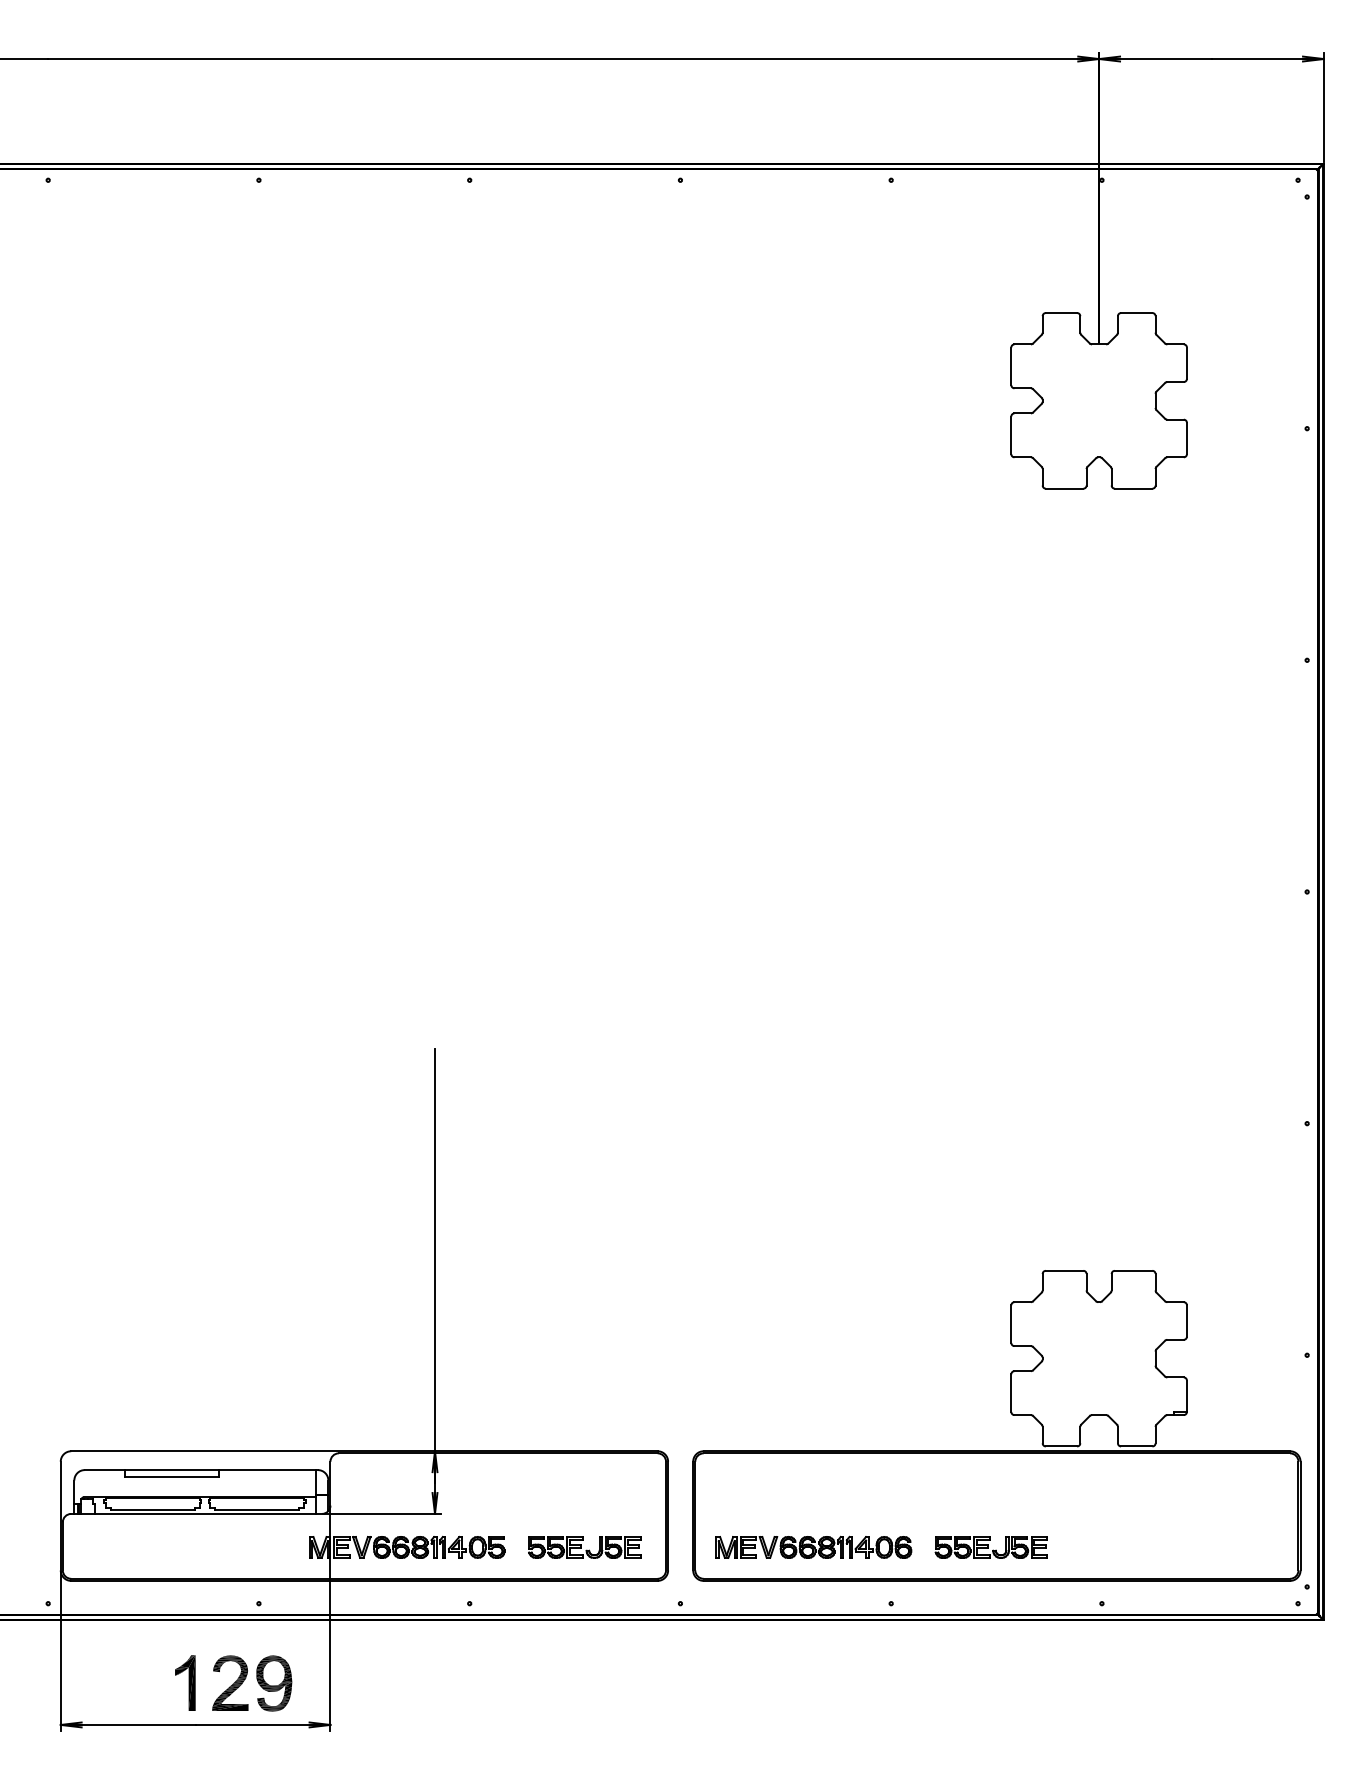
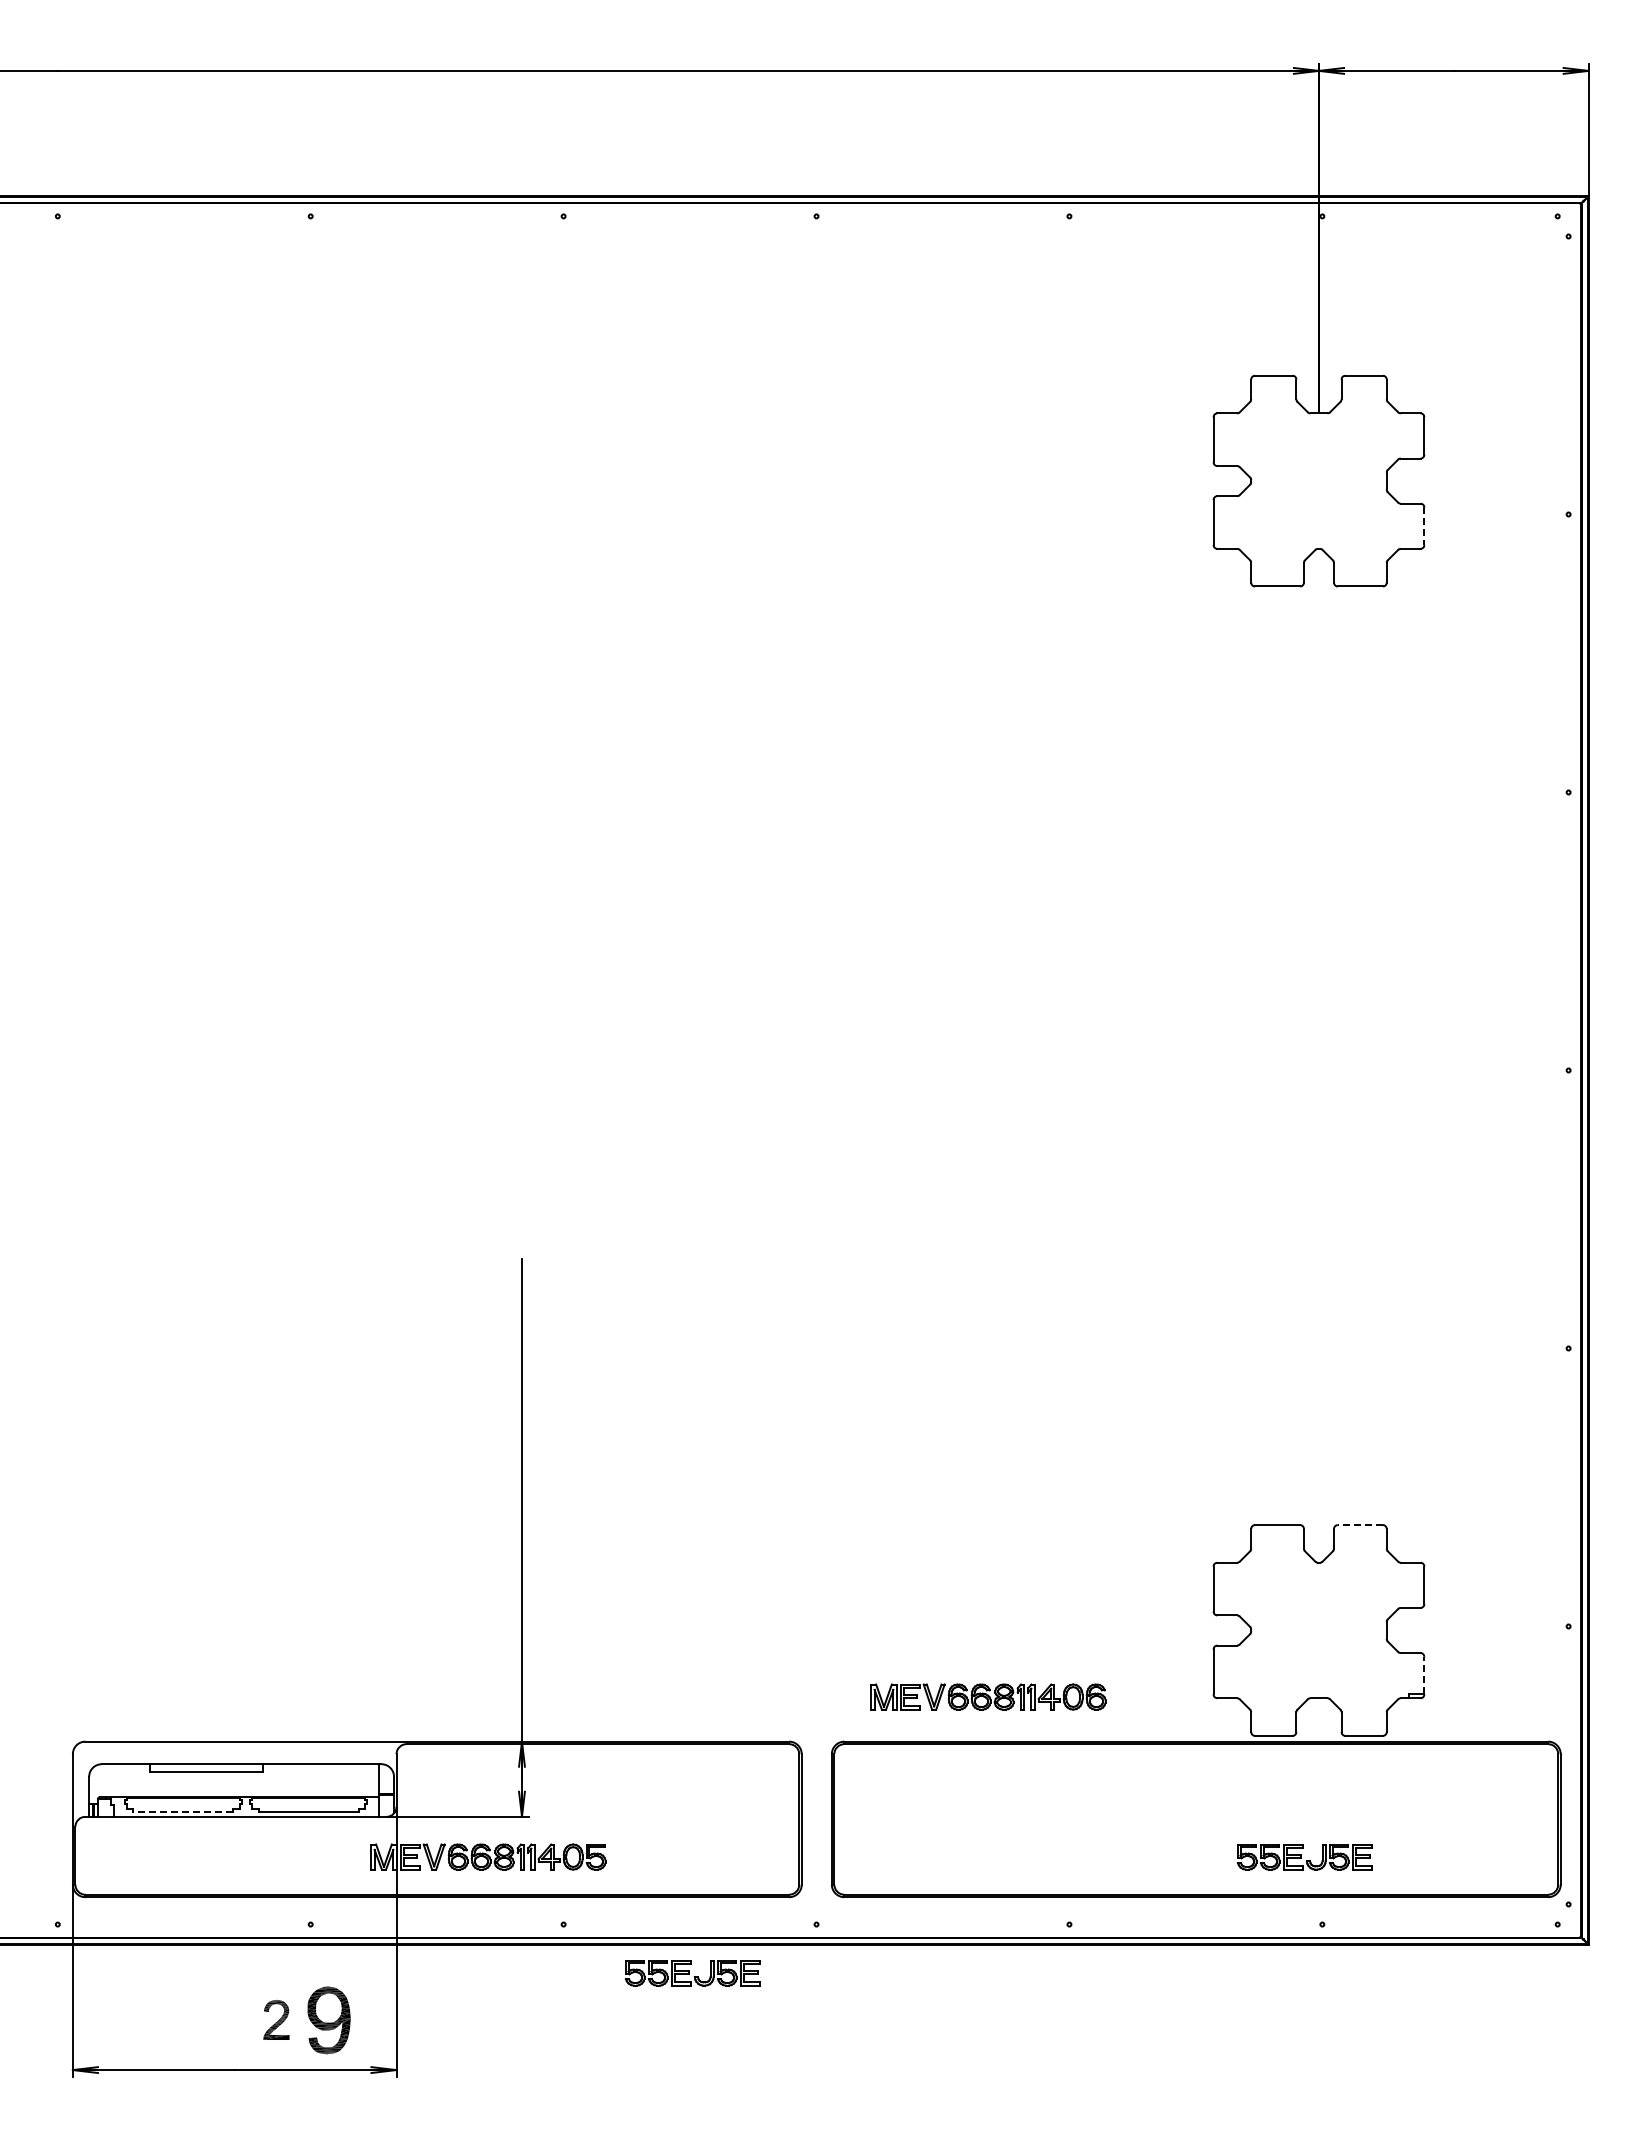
line: (1187, 438) -> (1424, 526), solid -> dashed
line: (1133, 1271) -> (1360, 1525), solid -> dashed
line: (1187, 1396) -> (1424, 1675), solid -> dashed
line: (152, 1510) -> (182, 1812), solid -> dashed
part: (813, 1546) -> (988, 1696), moved
part: (584, 1547) -> (692, 1973), moved
part: (991, 1547) -> (1304, 1857), moved
part: (185, 1682) -> (222, 2019), removed
part: (230, 1682) -> (276, 2019), size x0.6

